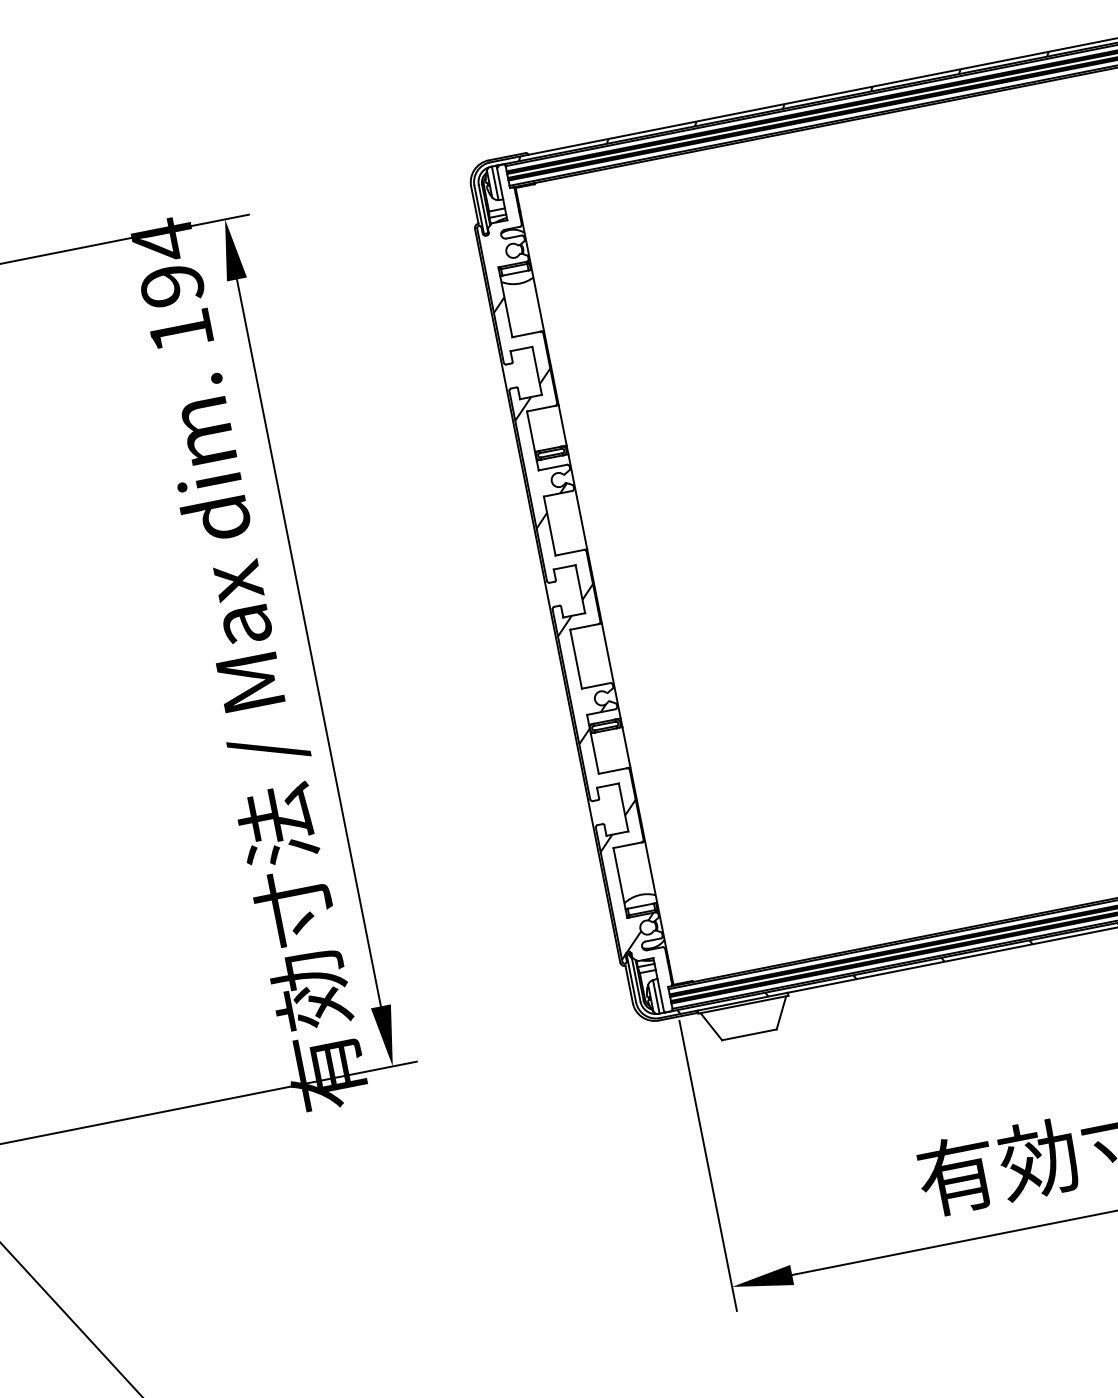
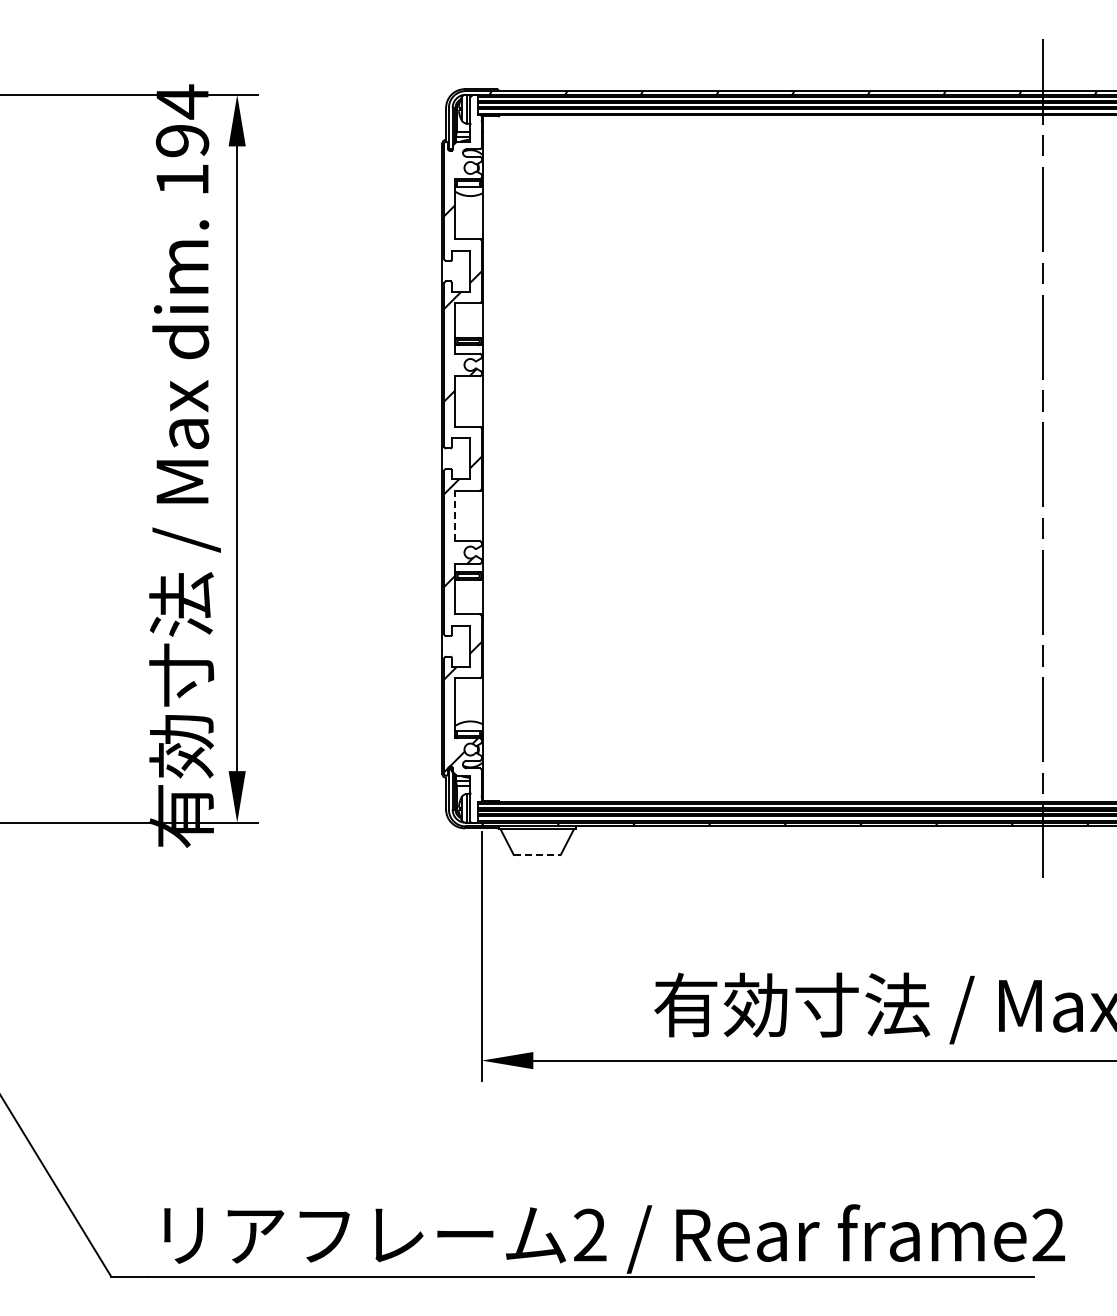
line: (576, 658) -> (455, 515), solid -> dashed
line: (749, 1035) -> (537, 855), solid -> dashed

